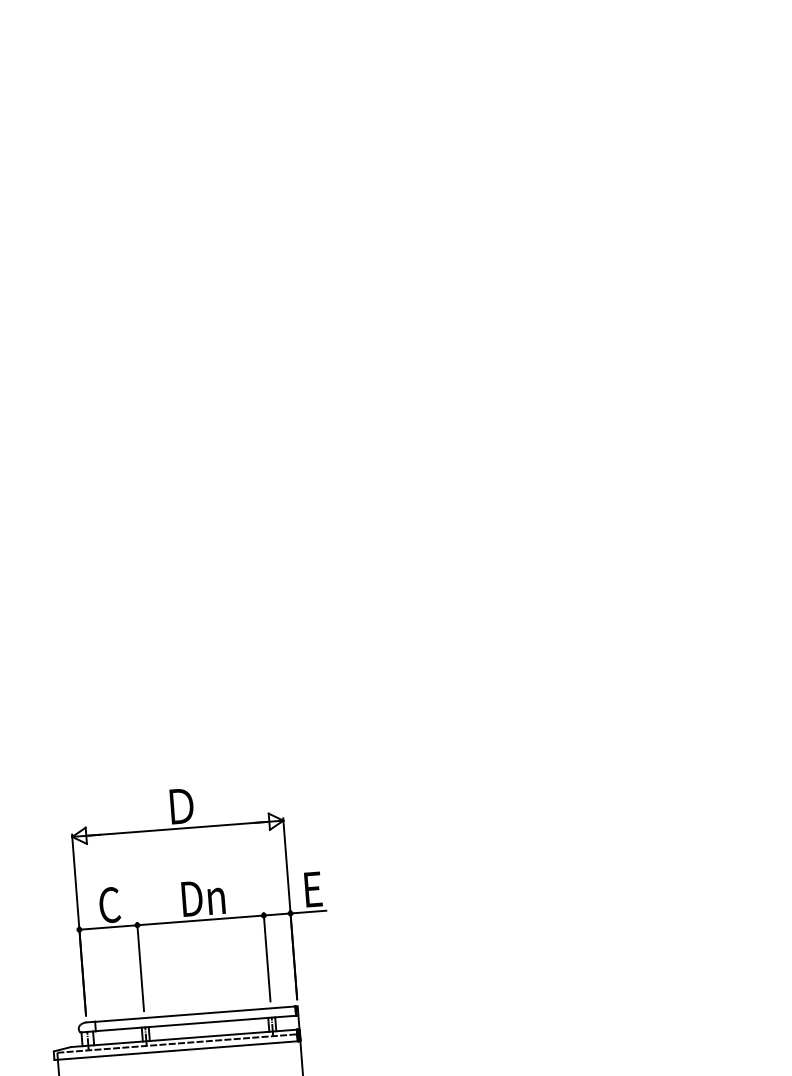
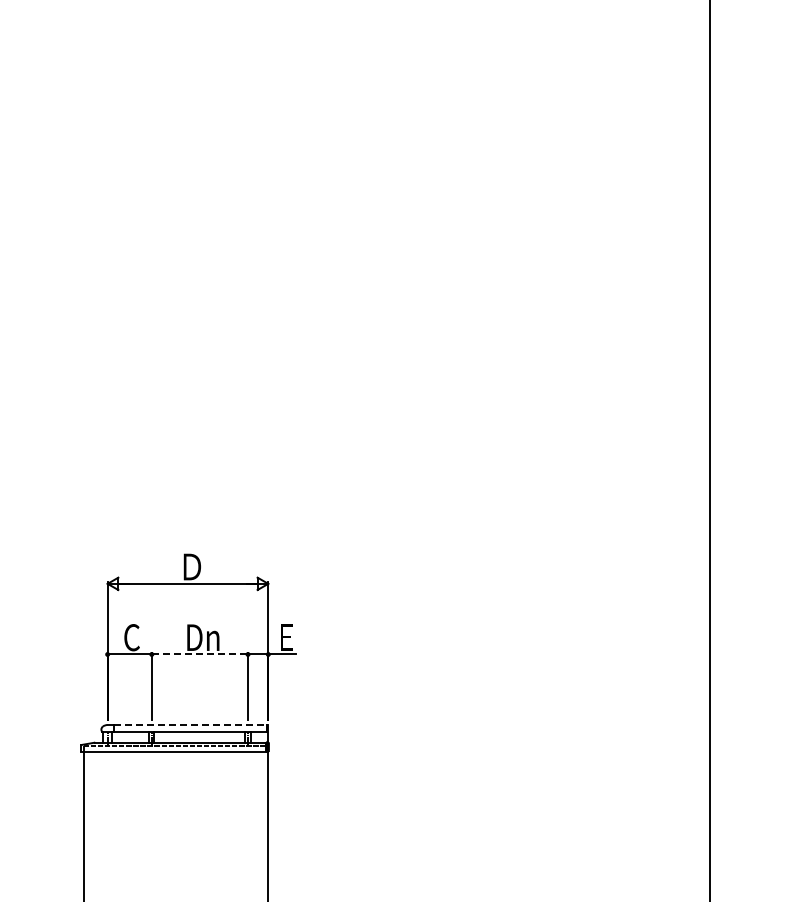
line: (201, 920) -> (200, 654), solid -> dashed
line: (195, 1014) -> (190, 725), solid -> dashed

